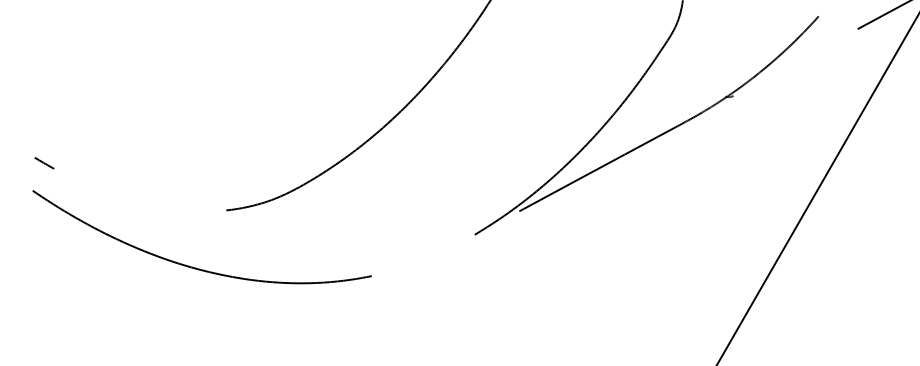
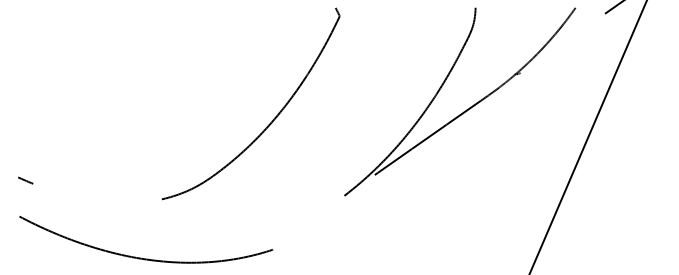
curve: (191, 265) -> (141, 257), moved

